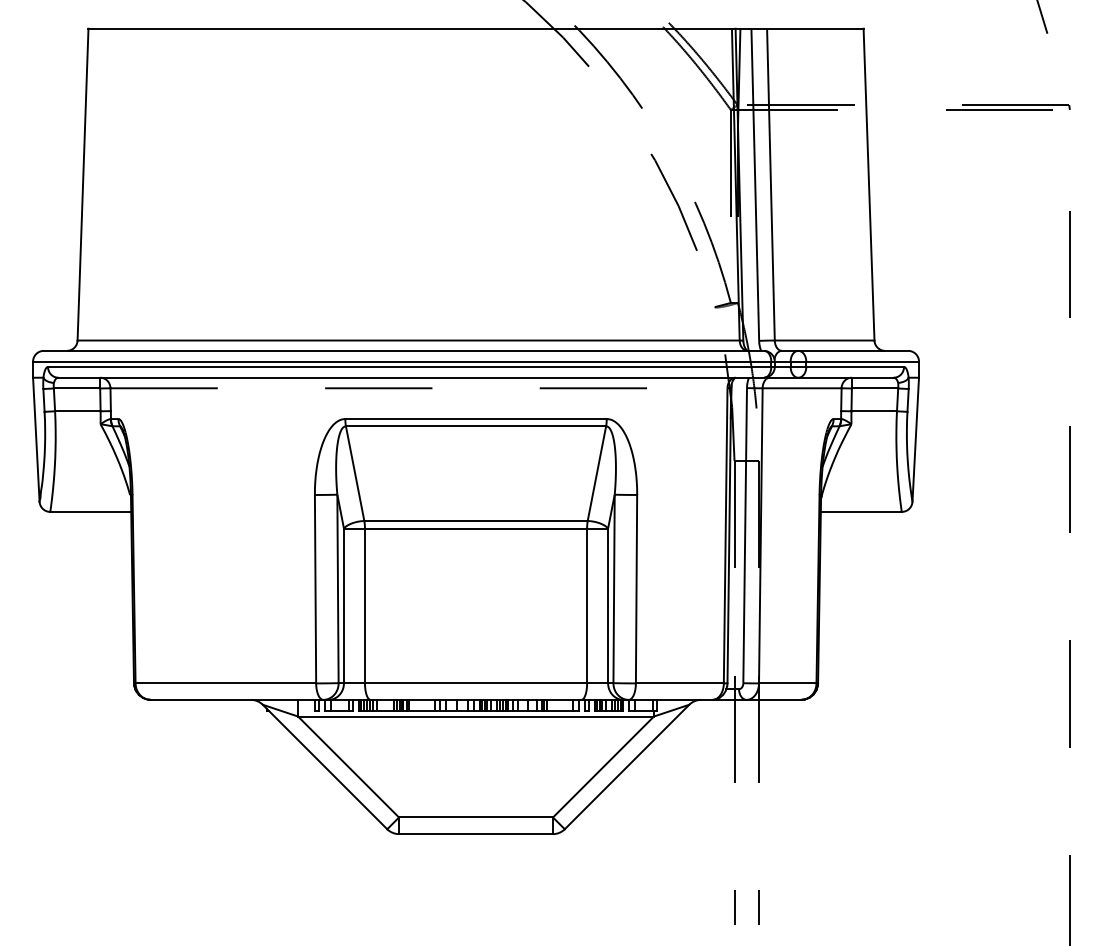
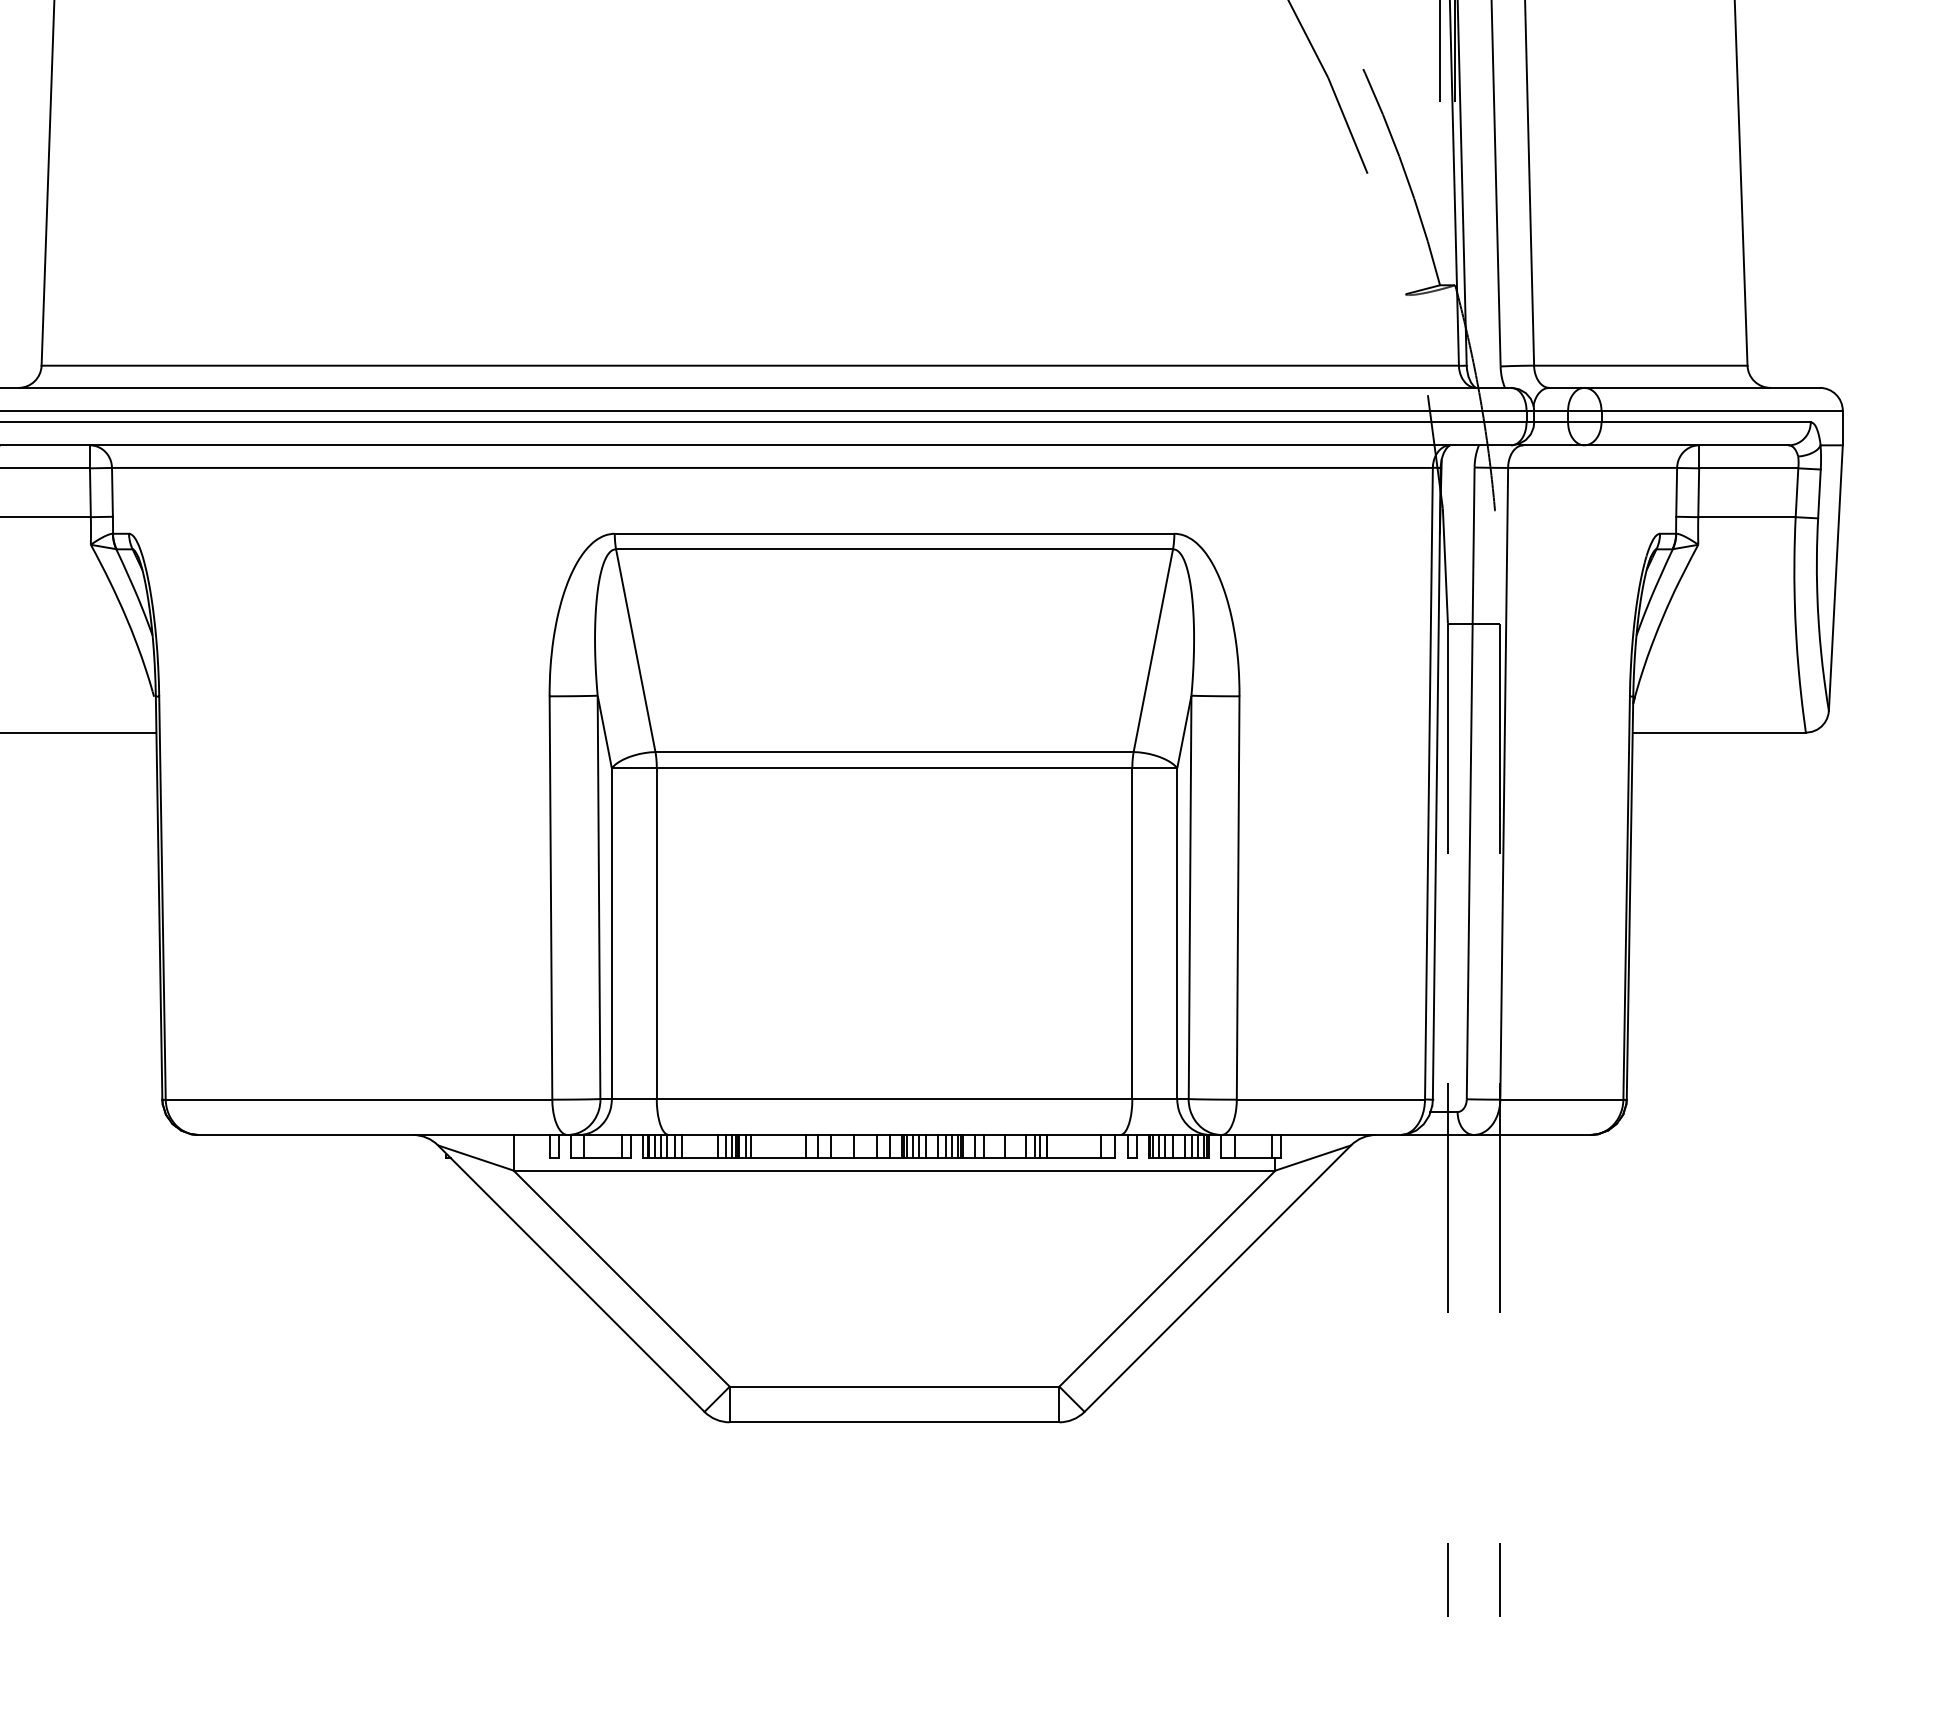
line: (418, 388) -> (771, 468), dashed -> solid

